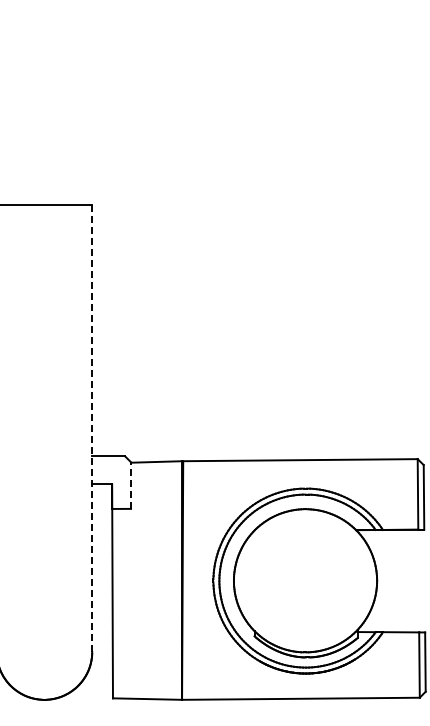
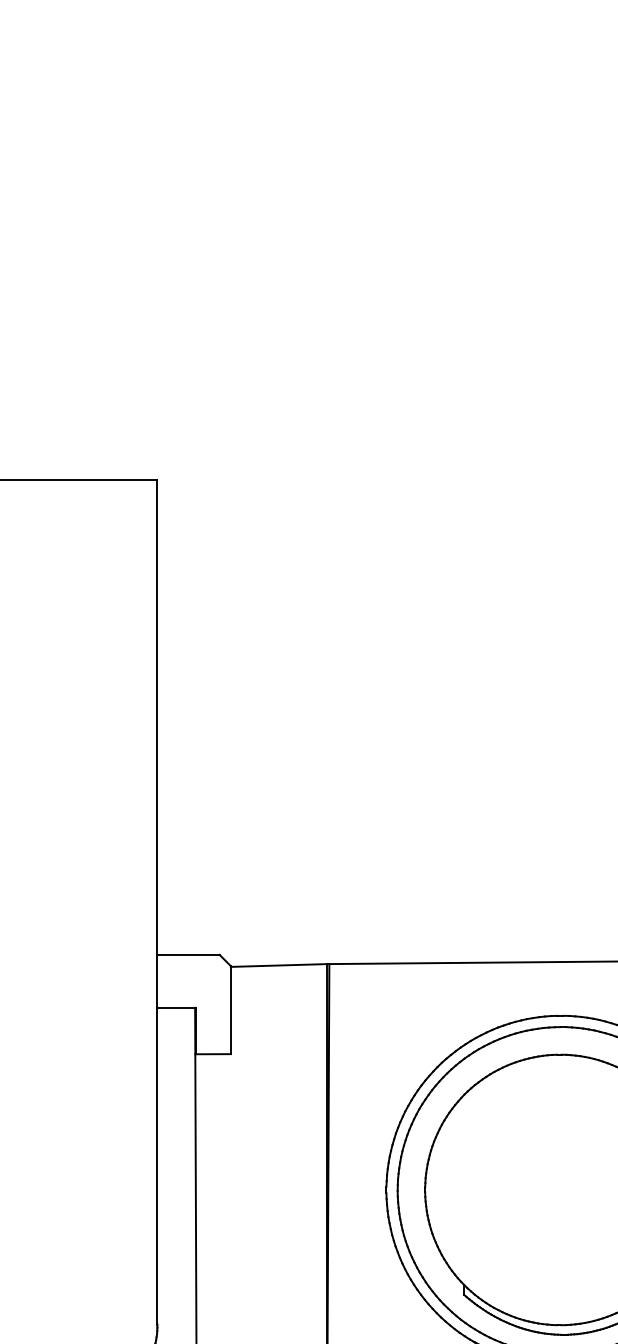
line: (92, 428) -> (158, 902), dashed -> solid
line: (131, 485) -> (231, 1009), dashed -> solid

